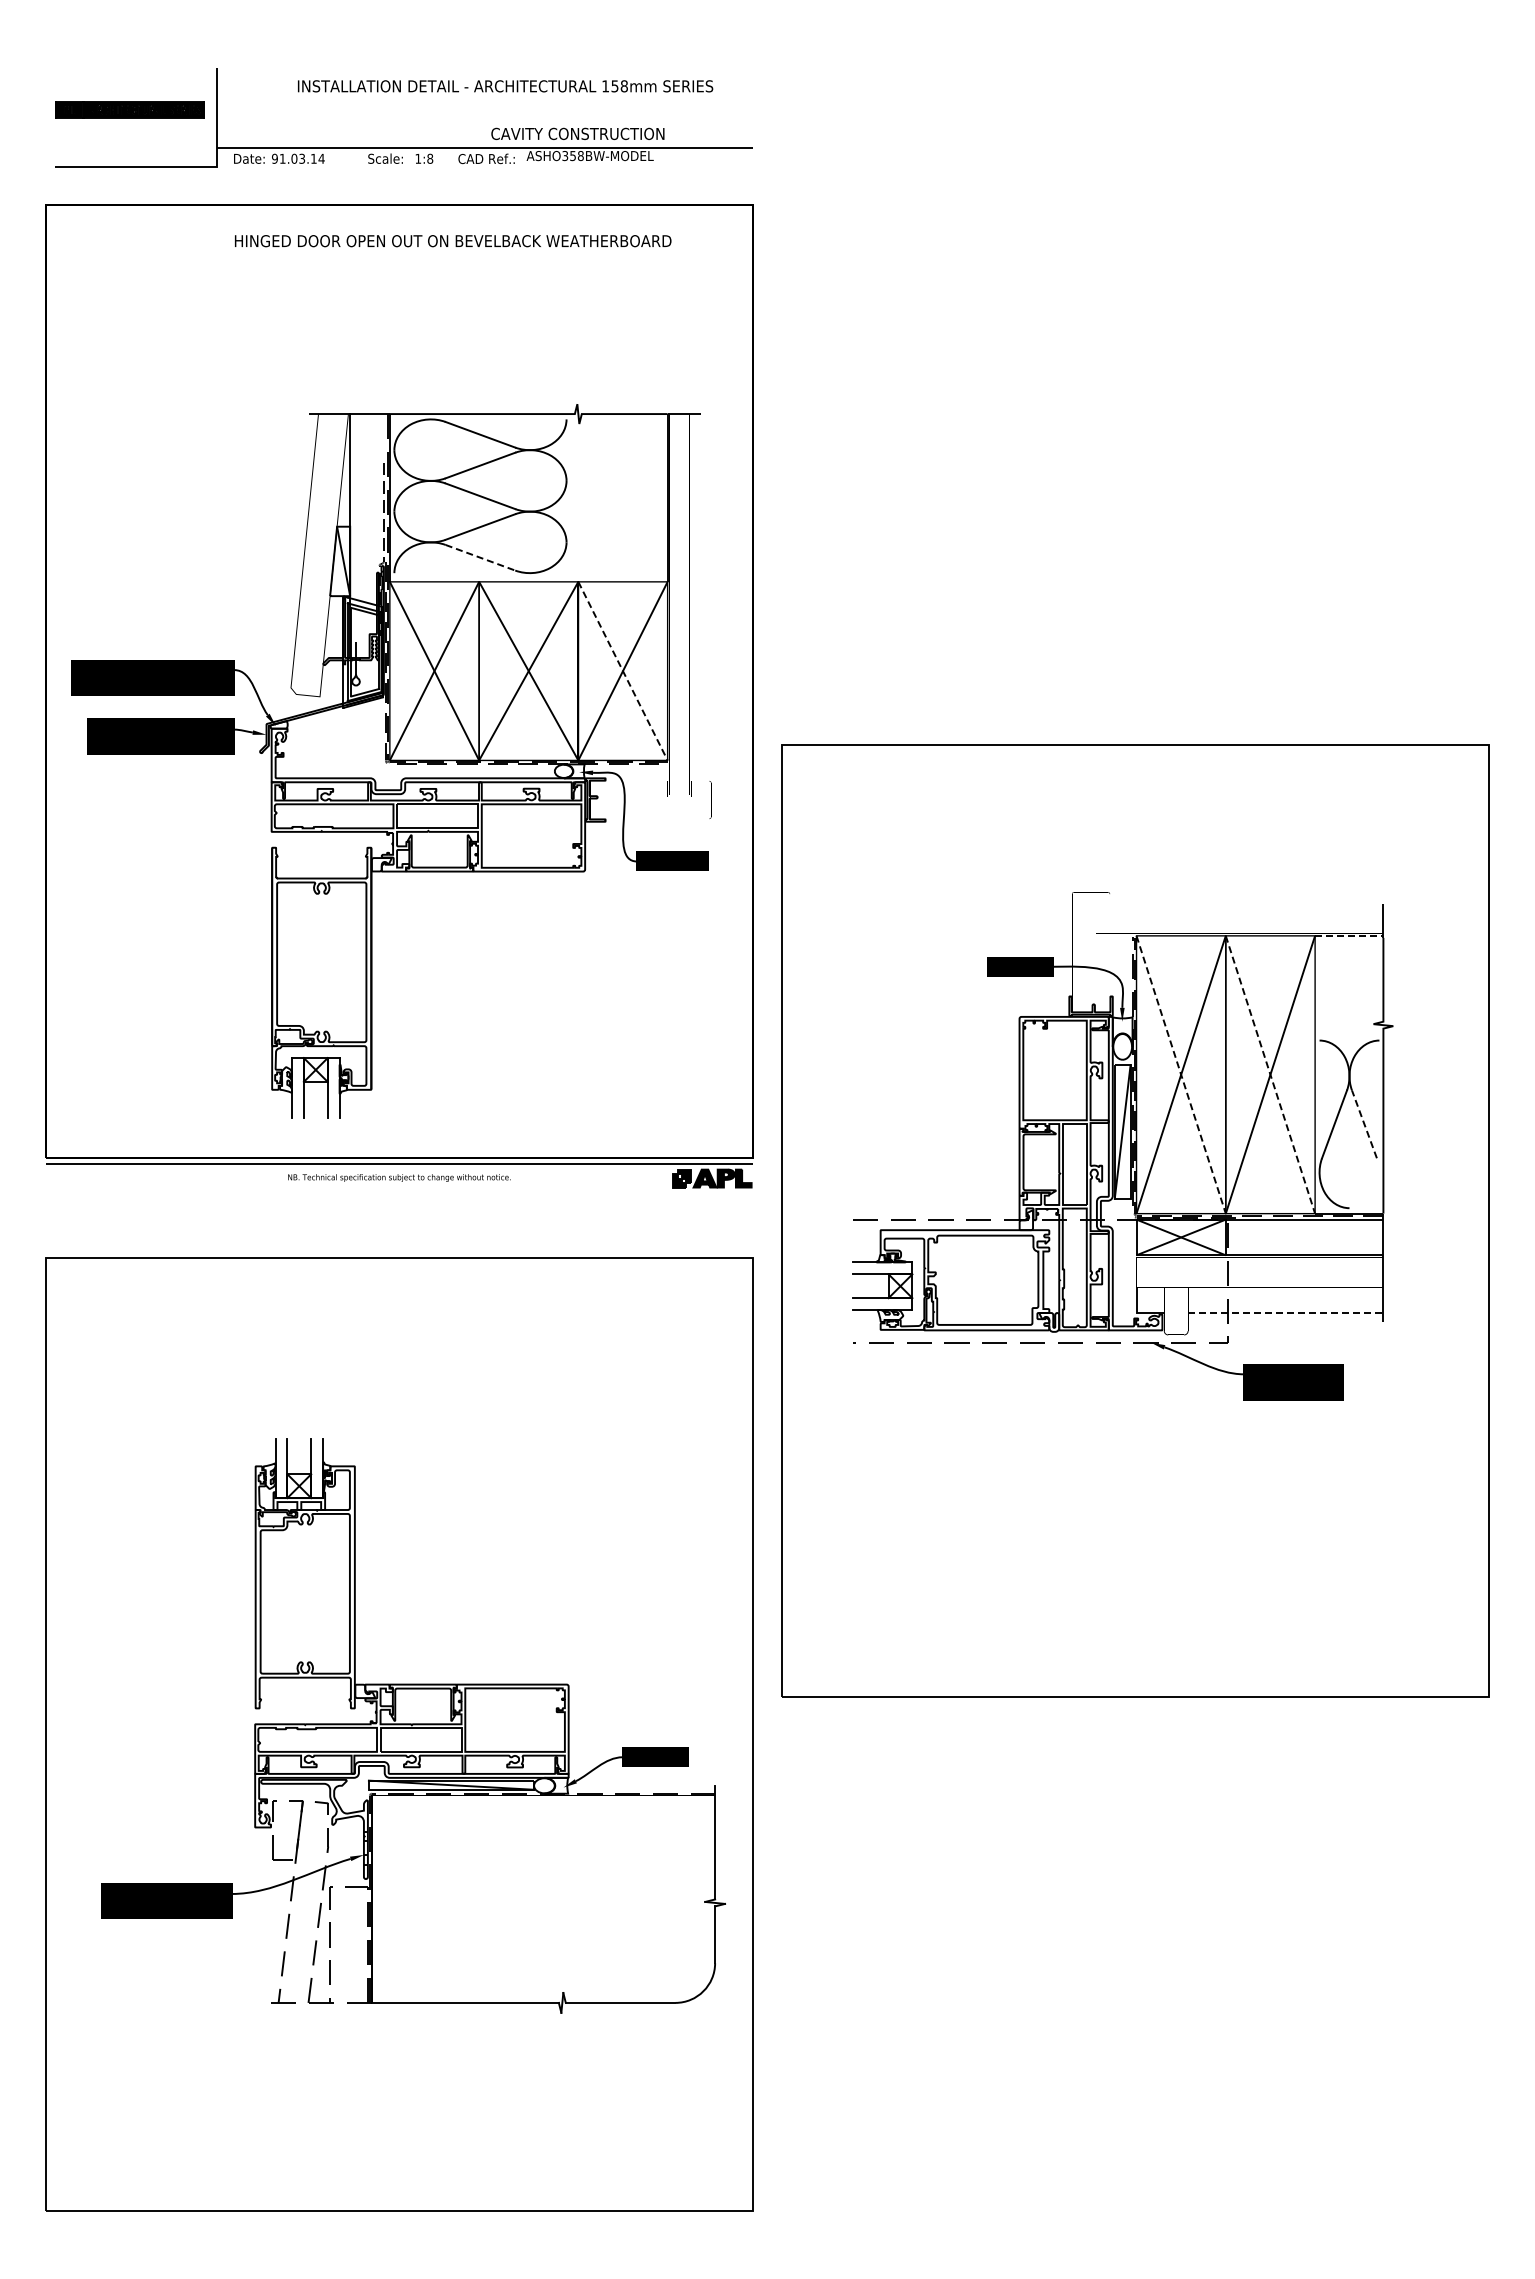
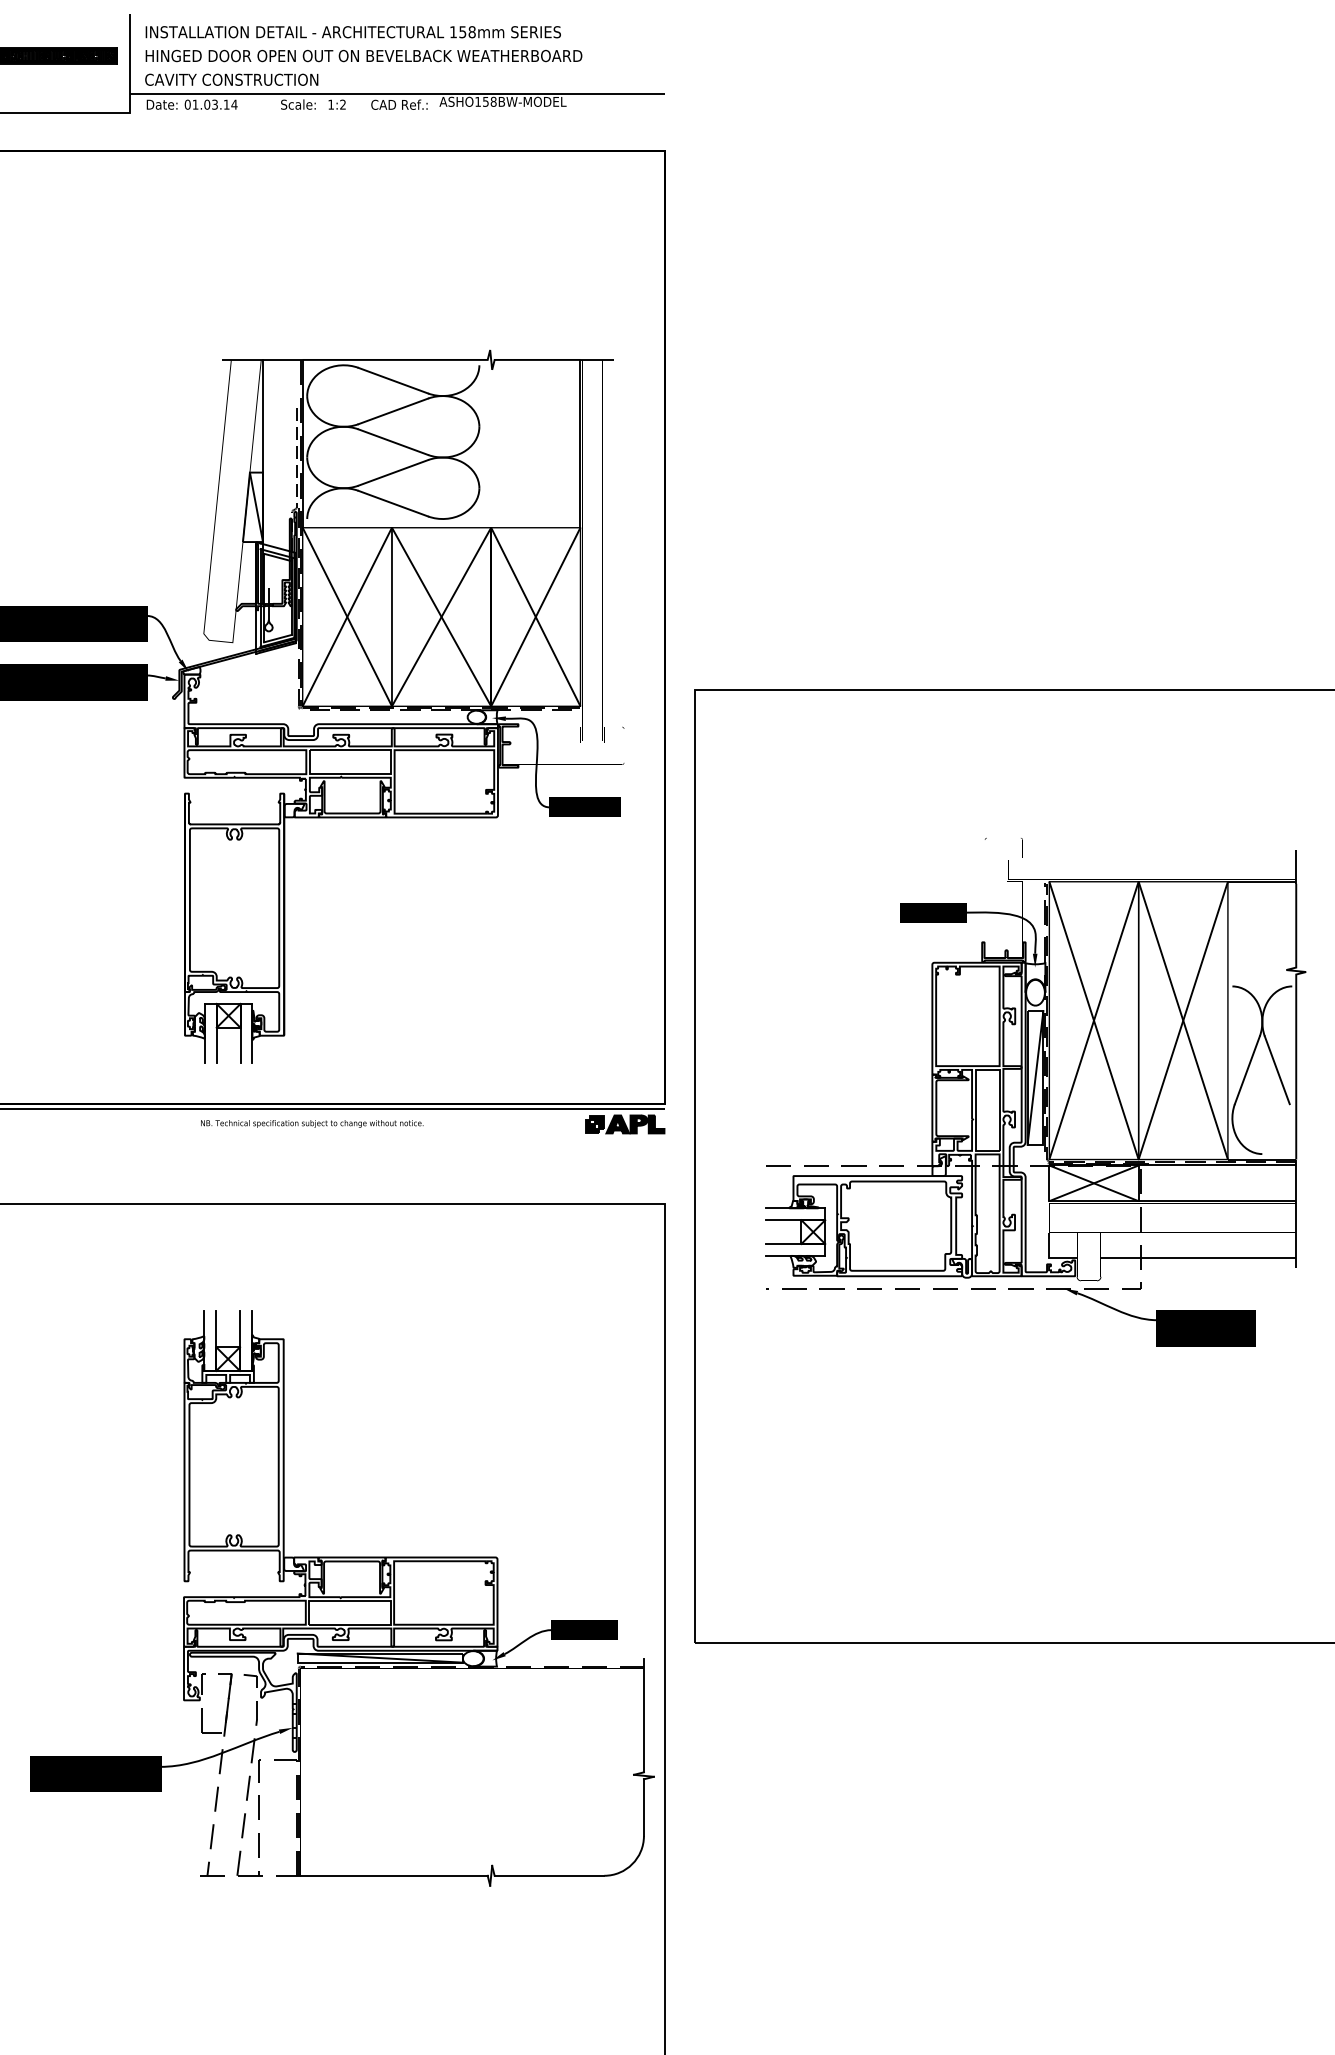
text: (505, 86) -> (353, 32), moved
text: (577, 133) -> (231, 79), moved
text: (565, 156) -> (478, 102), ASHO358BW-MODEL -> ASHO158BW-MODEL
text: (274, 158) -> (187, 104), 91.03.14 -> 01.03.14
text: (430, 158) -> (343, 104), 1:8 -> 1:2
text: (453, 241) -> (364, 56), moved
line: (480, 557) -> (393, 503), dashed -> solid
line: (622, 671) -> (535, 617), dashed -> solid
line: (1349, 935) -> (1262, 881), dashed -> solid
line: (1181, 1074) -> (1094, 1020), dashed -> solid
line: (1270, 1074) -> (1183, 1020), dashed -> solid
line: (1364, 1123) -> (1277, 1069), dashed -> solid
line: (1285, 1312) -> (1198, 1258), dashed -> solid
part: (413, 1725) -> (342, 1598), moved

